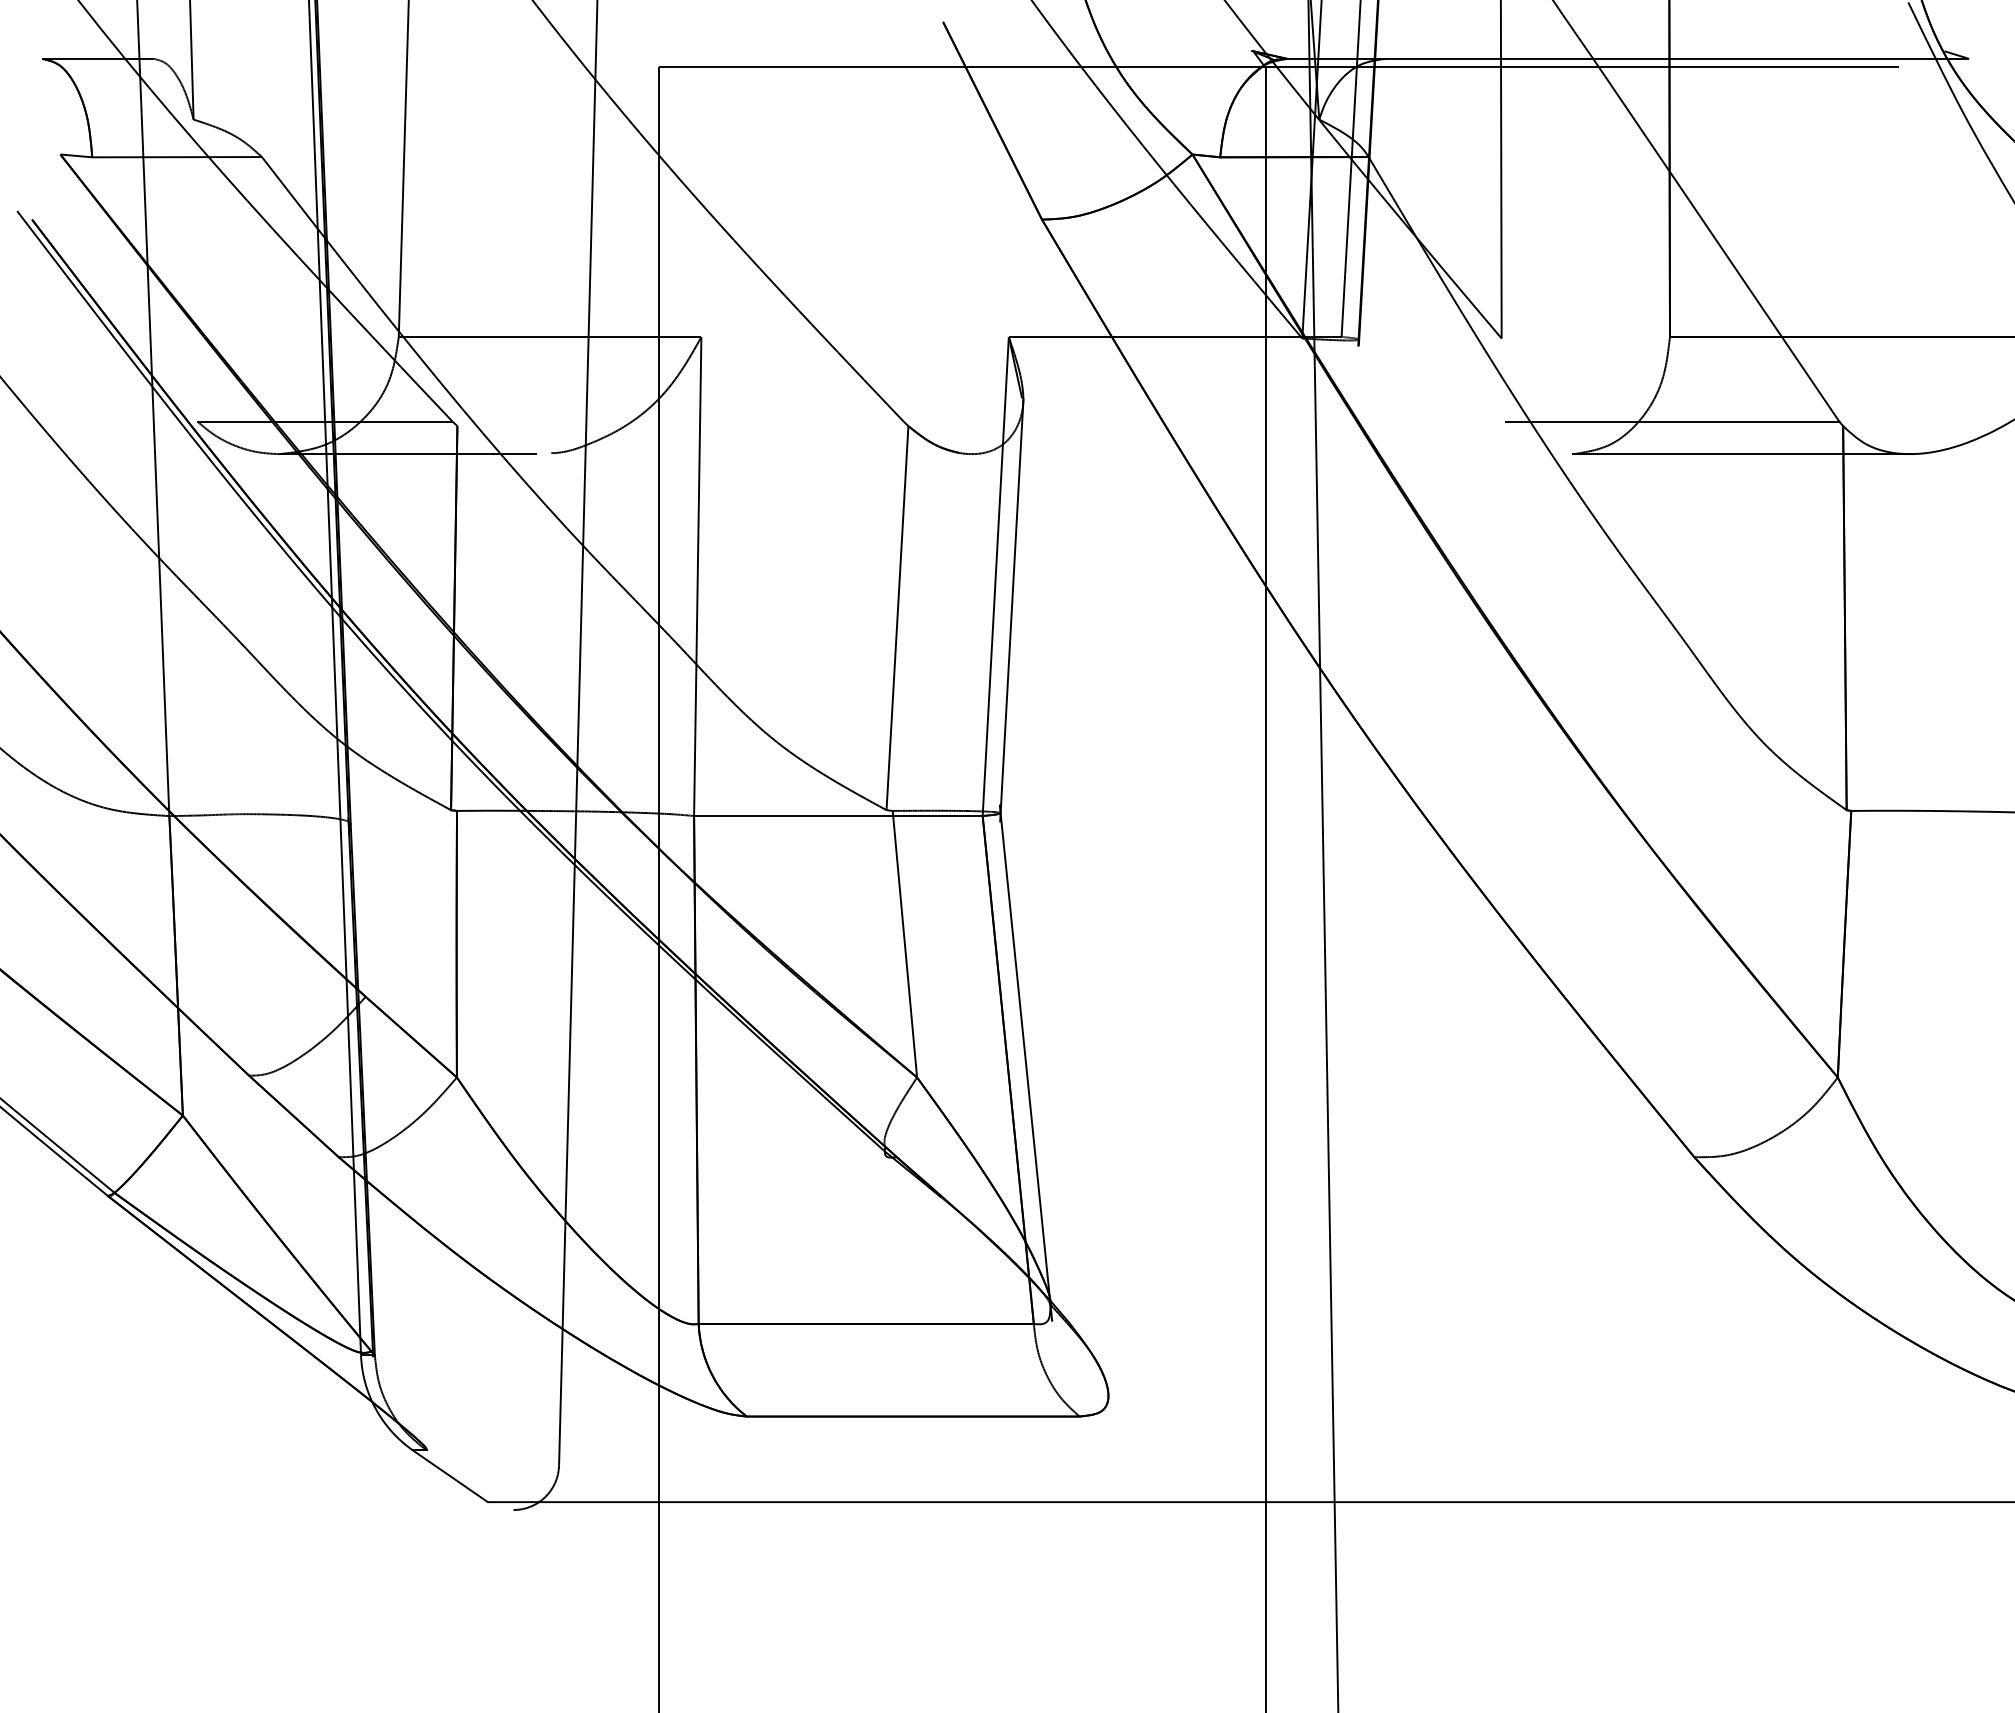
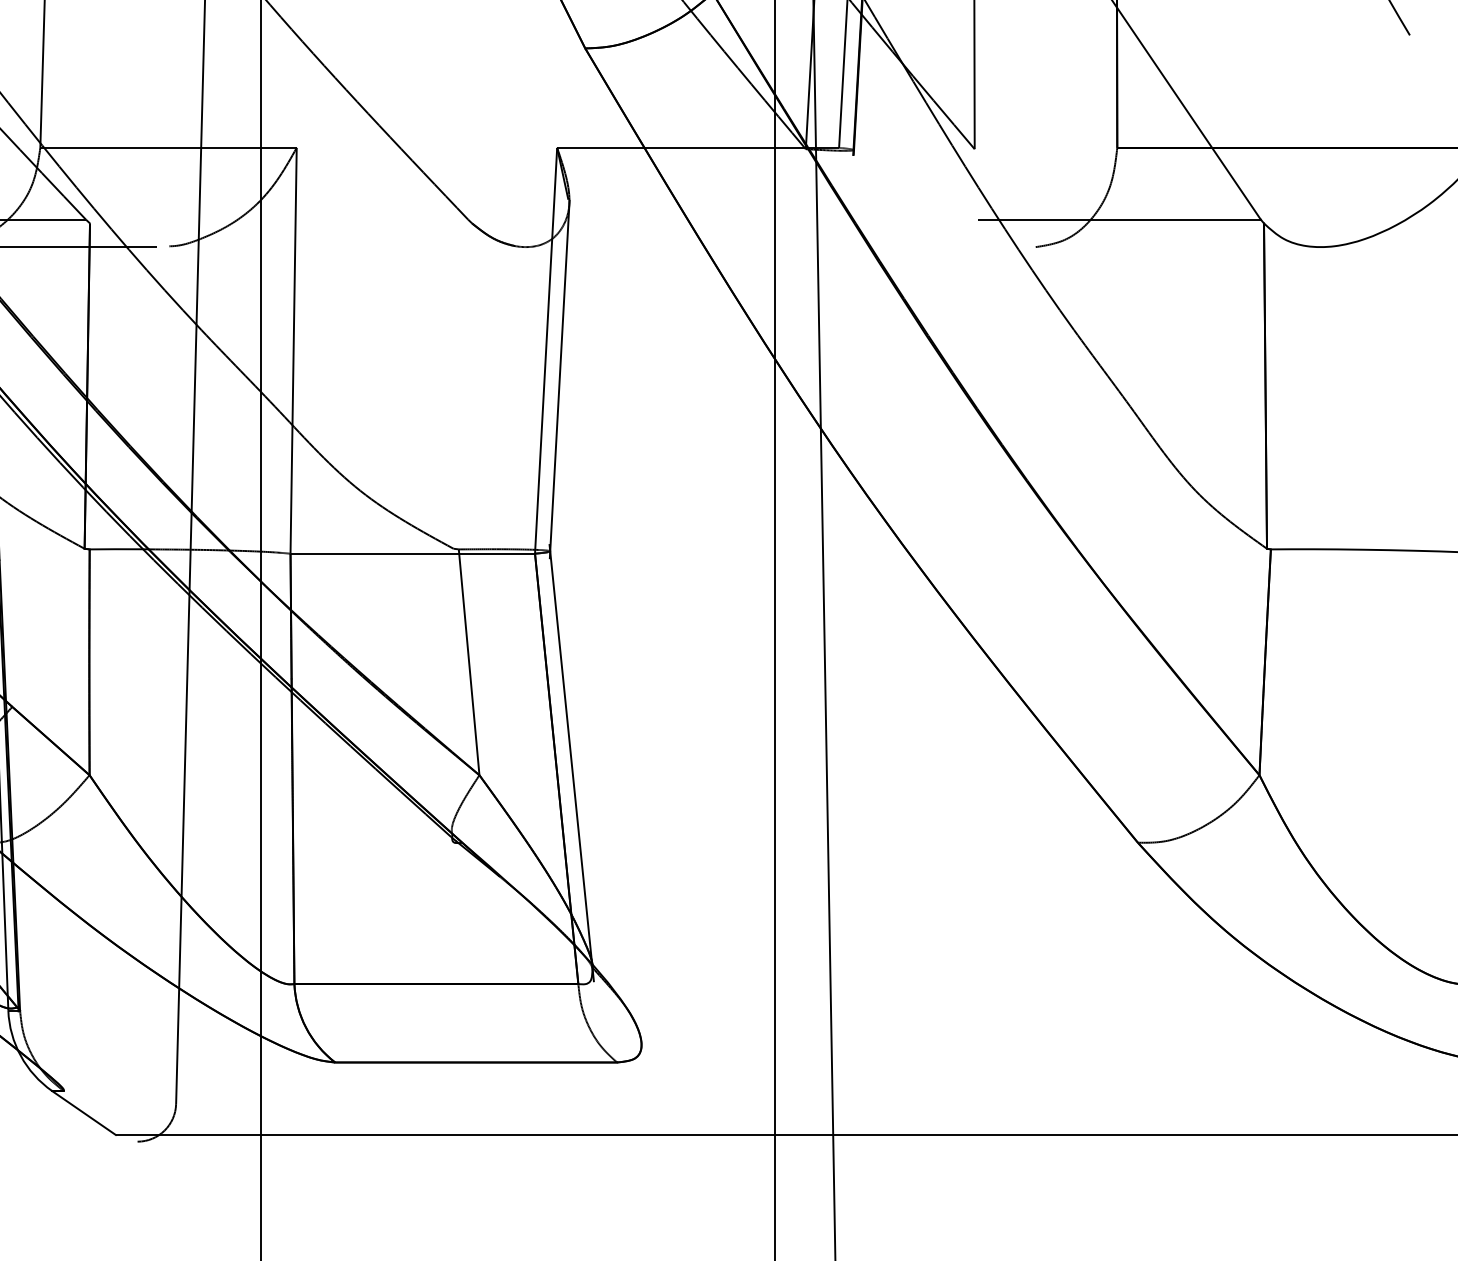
line: (1742, 454) -> (1178, 247), removed
line: (897, 618) -> (462, 386), removed

